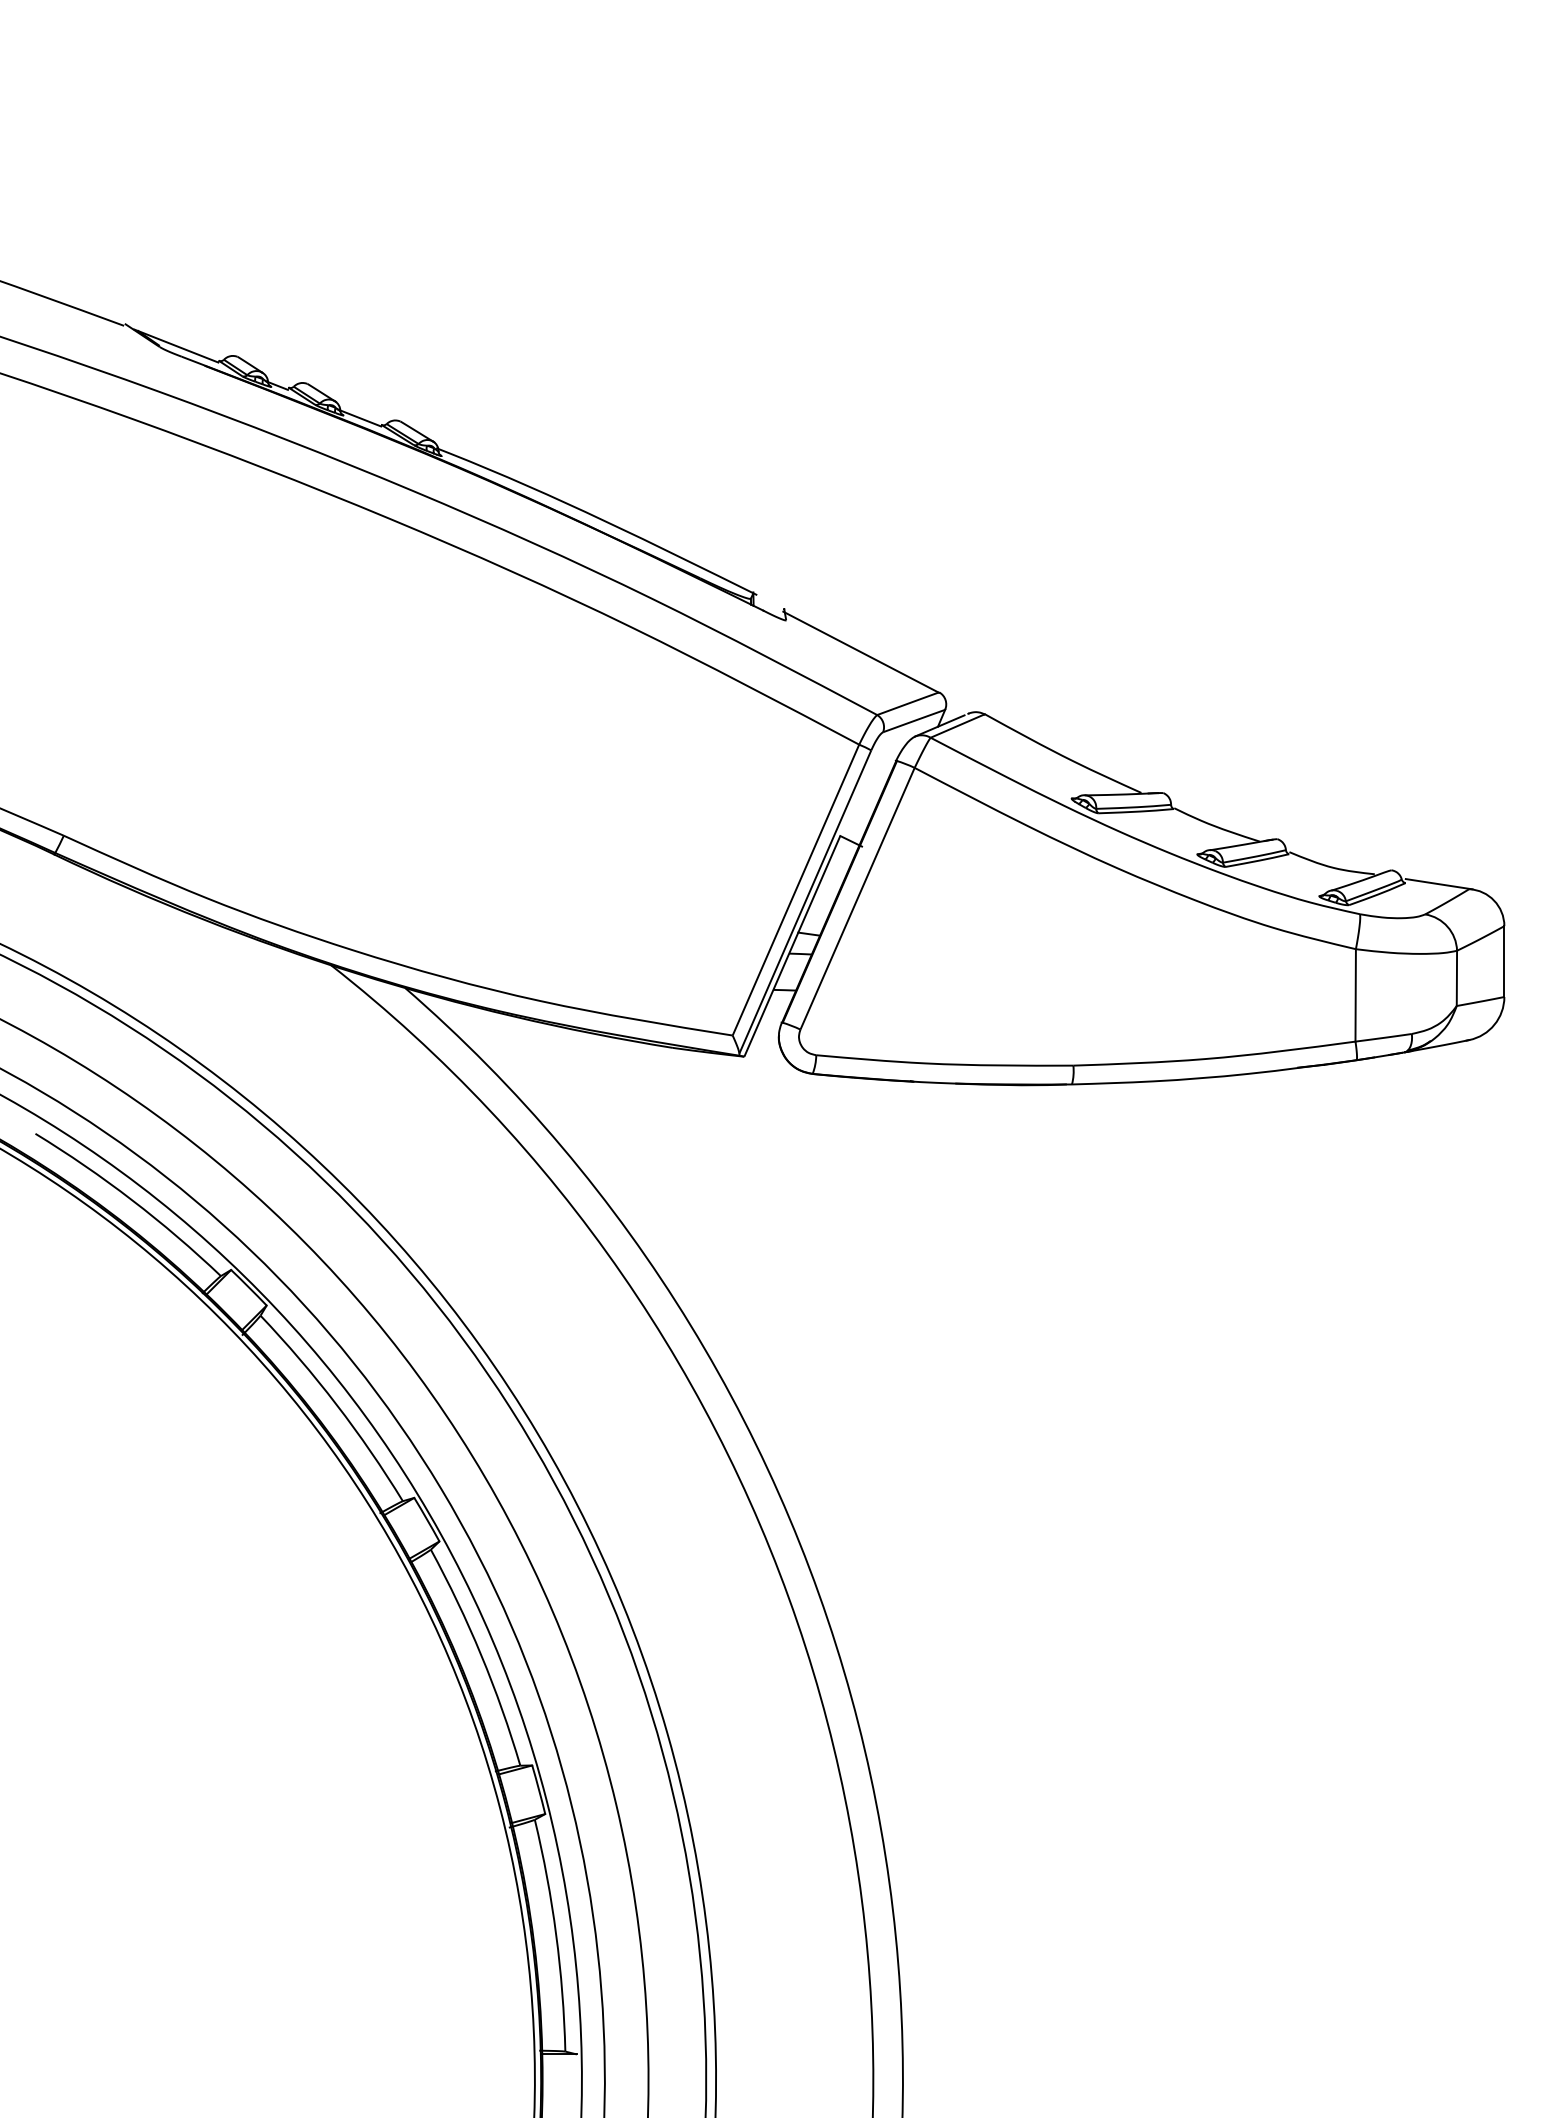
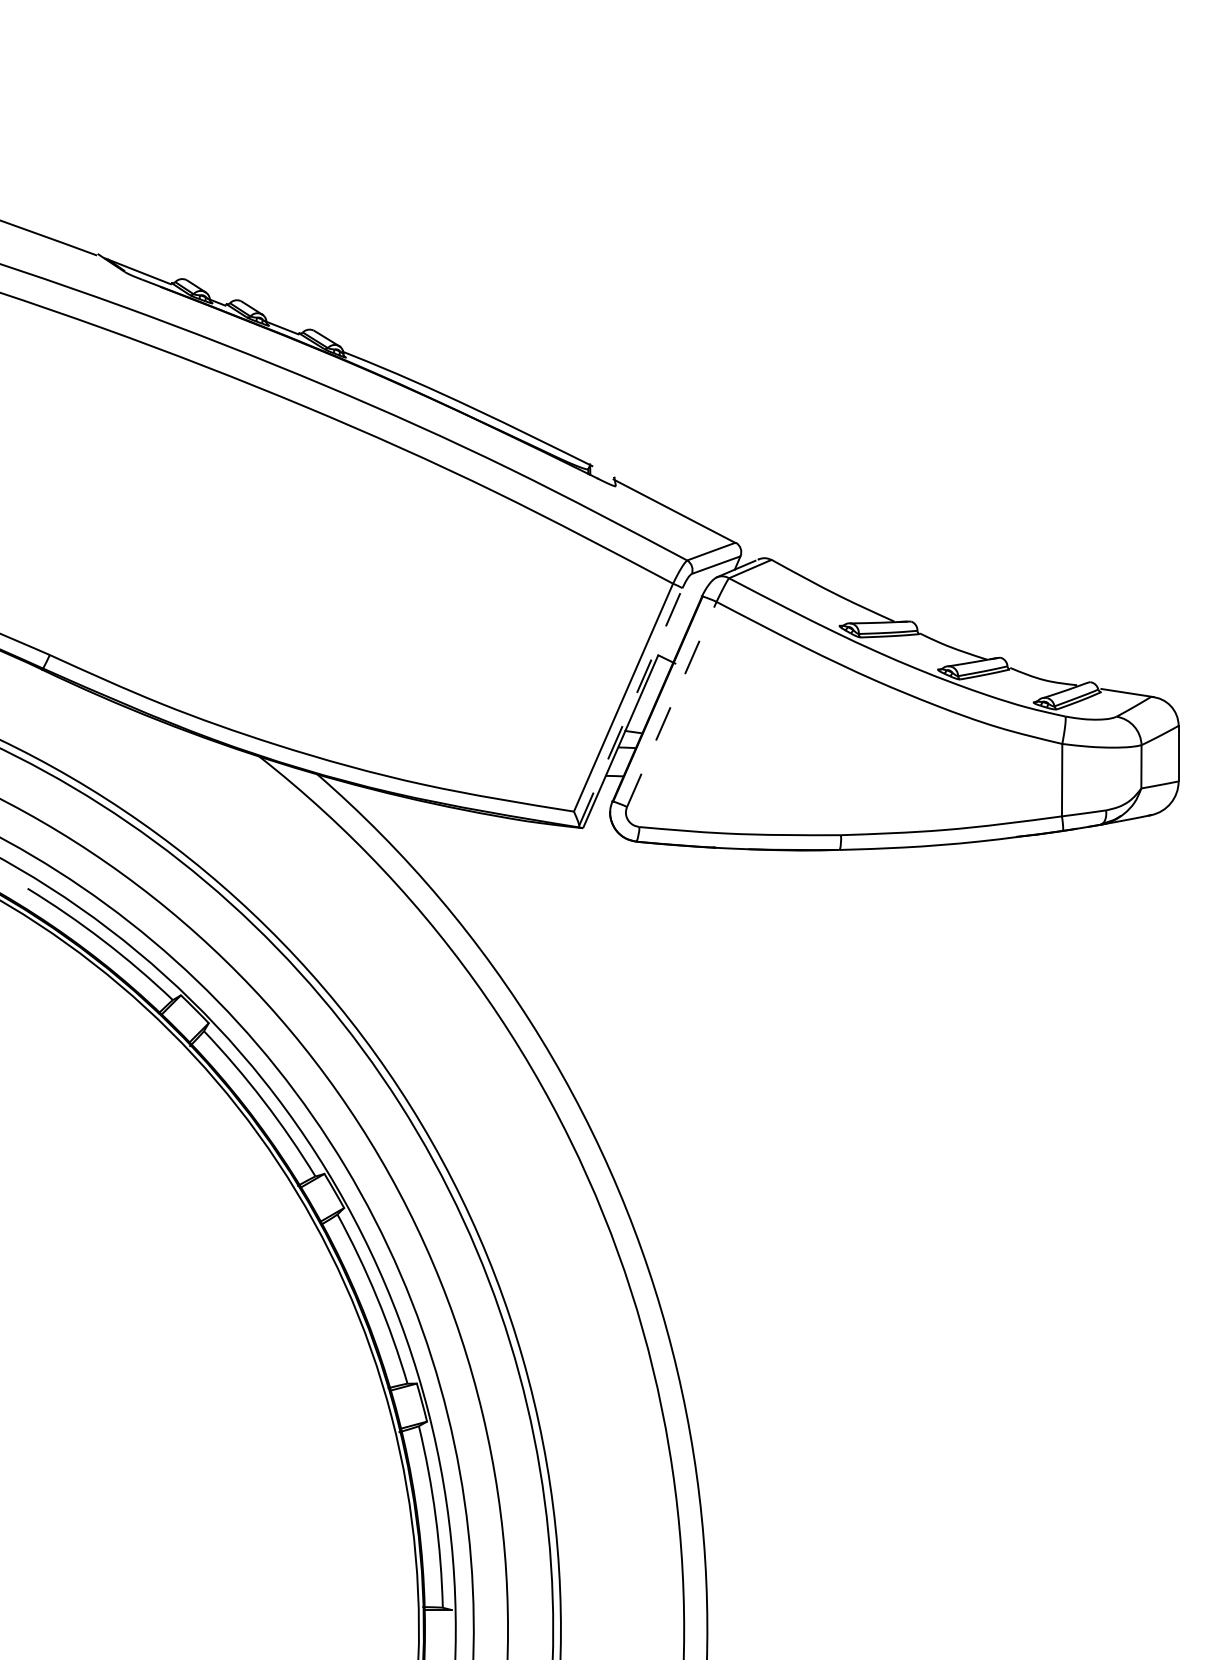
line: (858, 897) -> (672, 703), solid -> dashed
line: (805, 901) -> (631, 706), solid -> dashed

